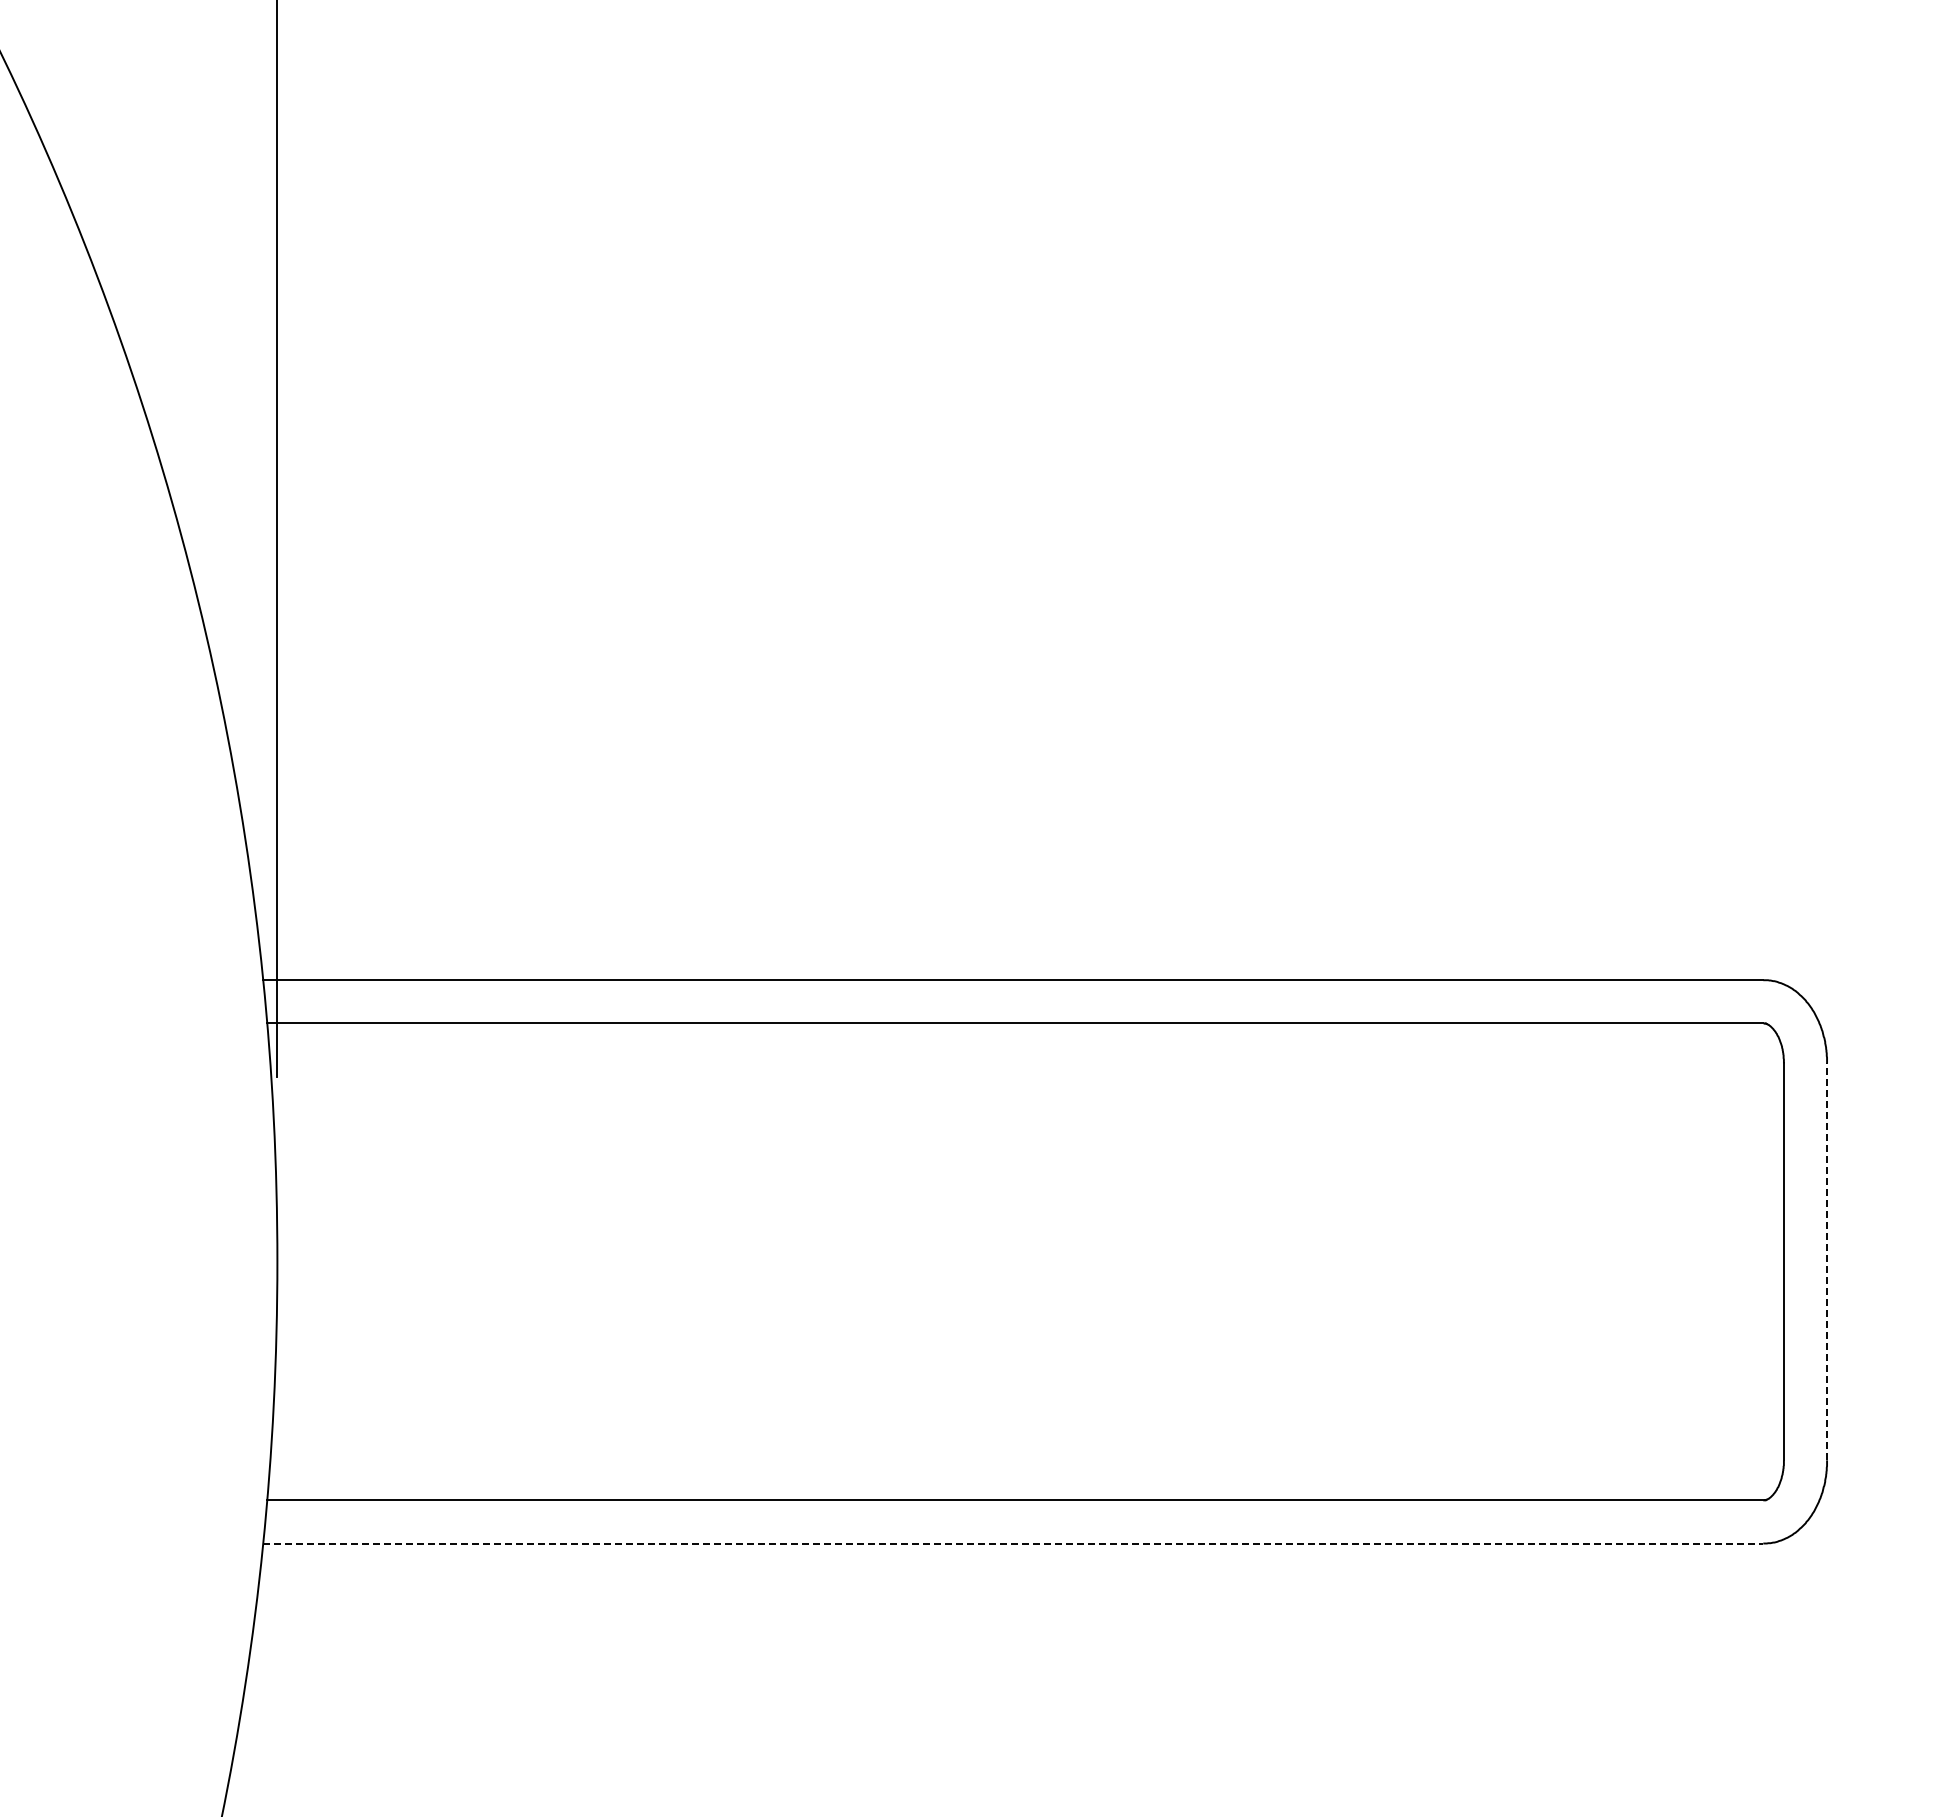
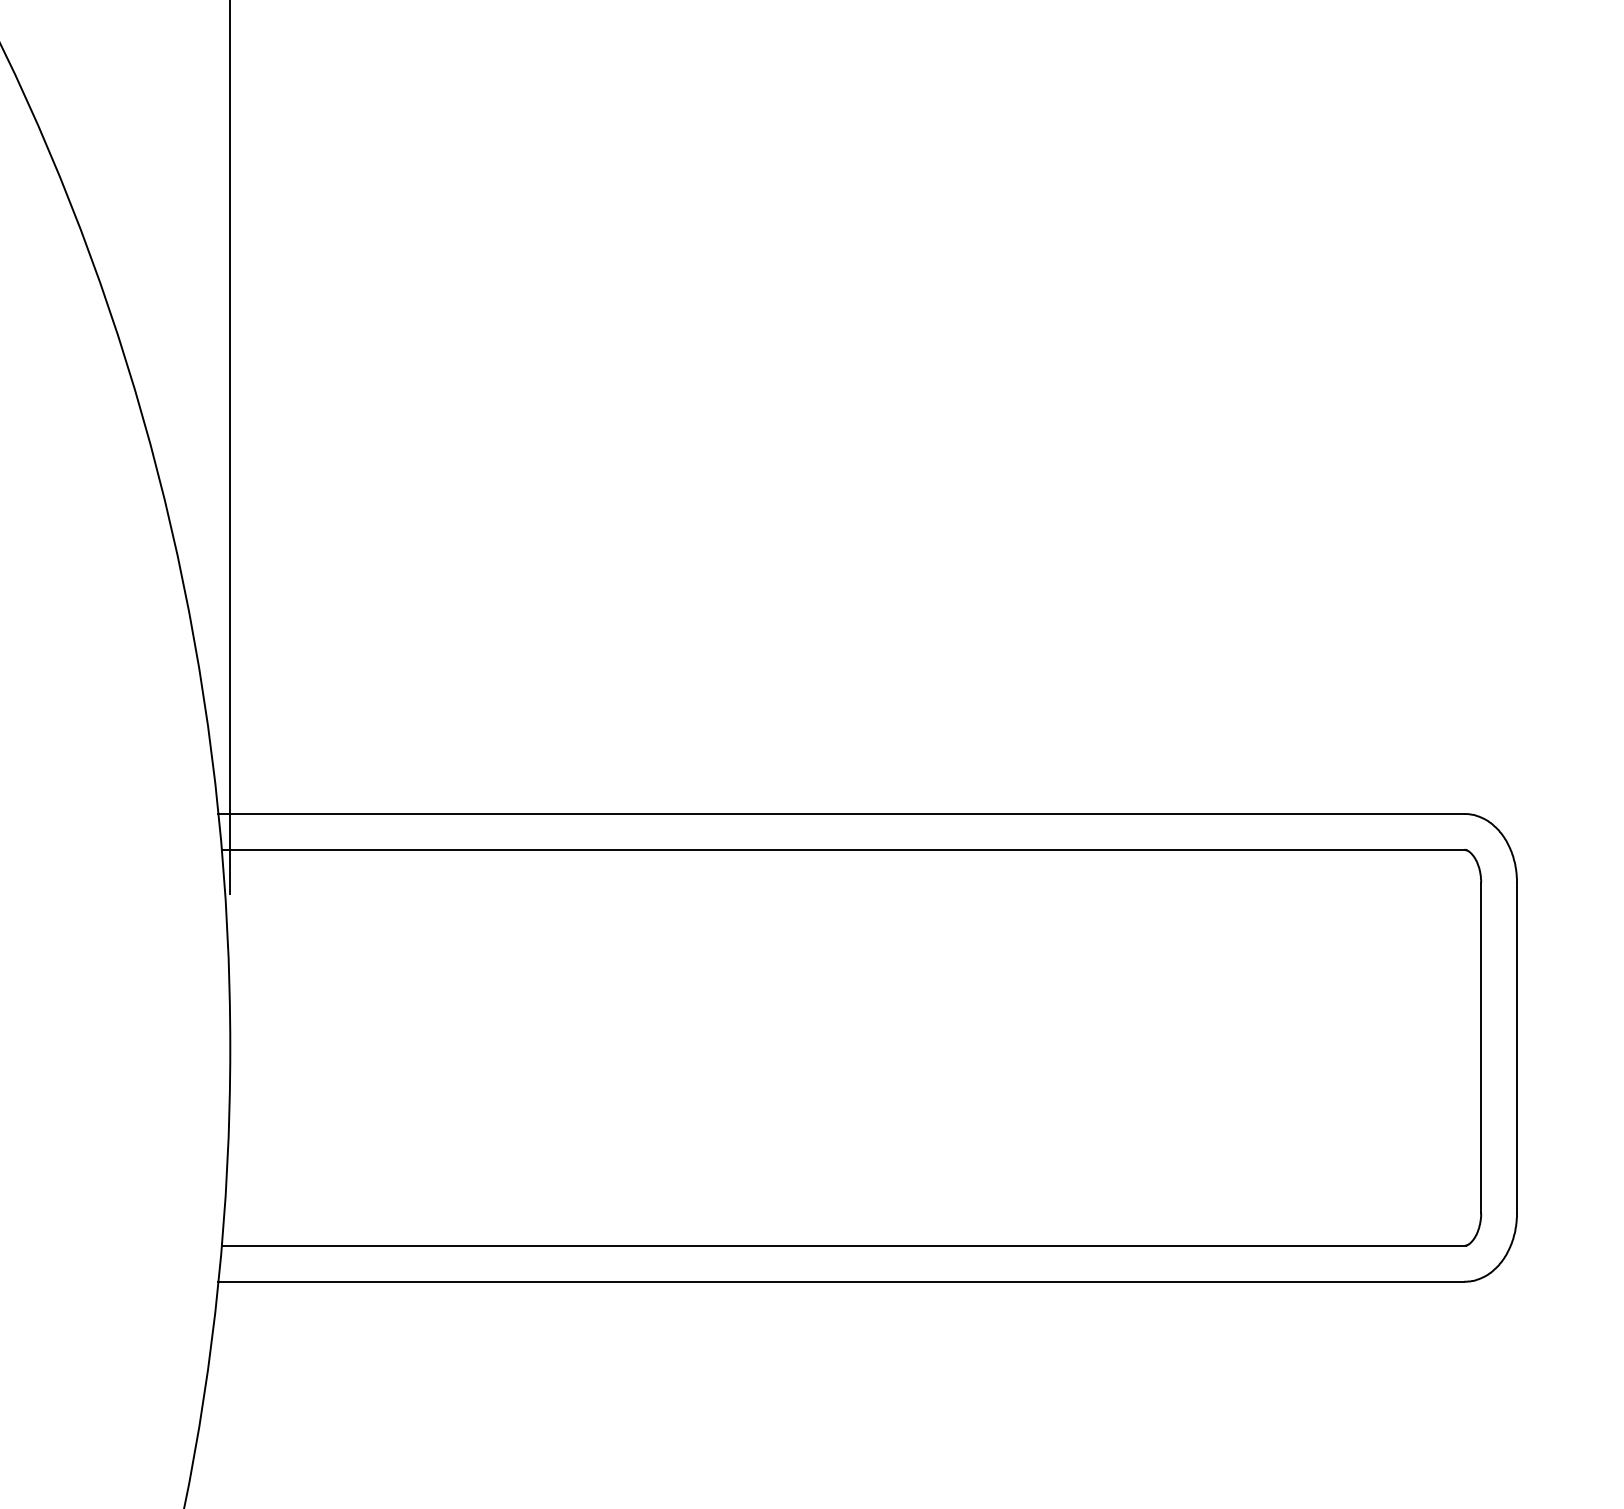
line: (1827, 1261) -> (1517, 1047), dashed -> solid
line: (1013, 1543) -> (841, 1281), dashed -> solid

